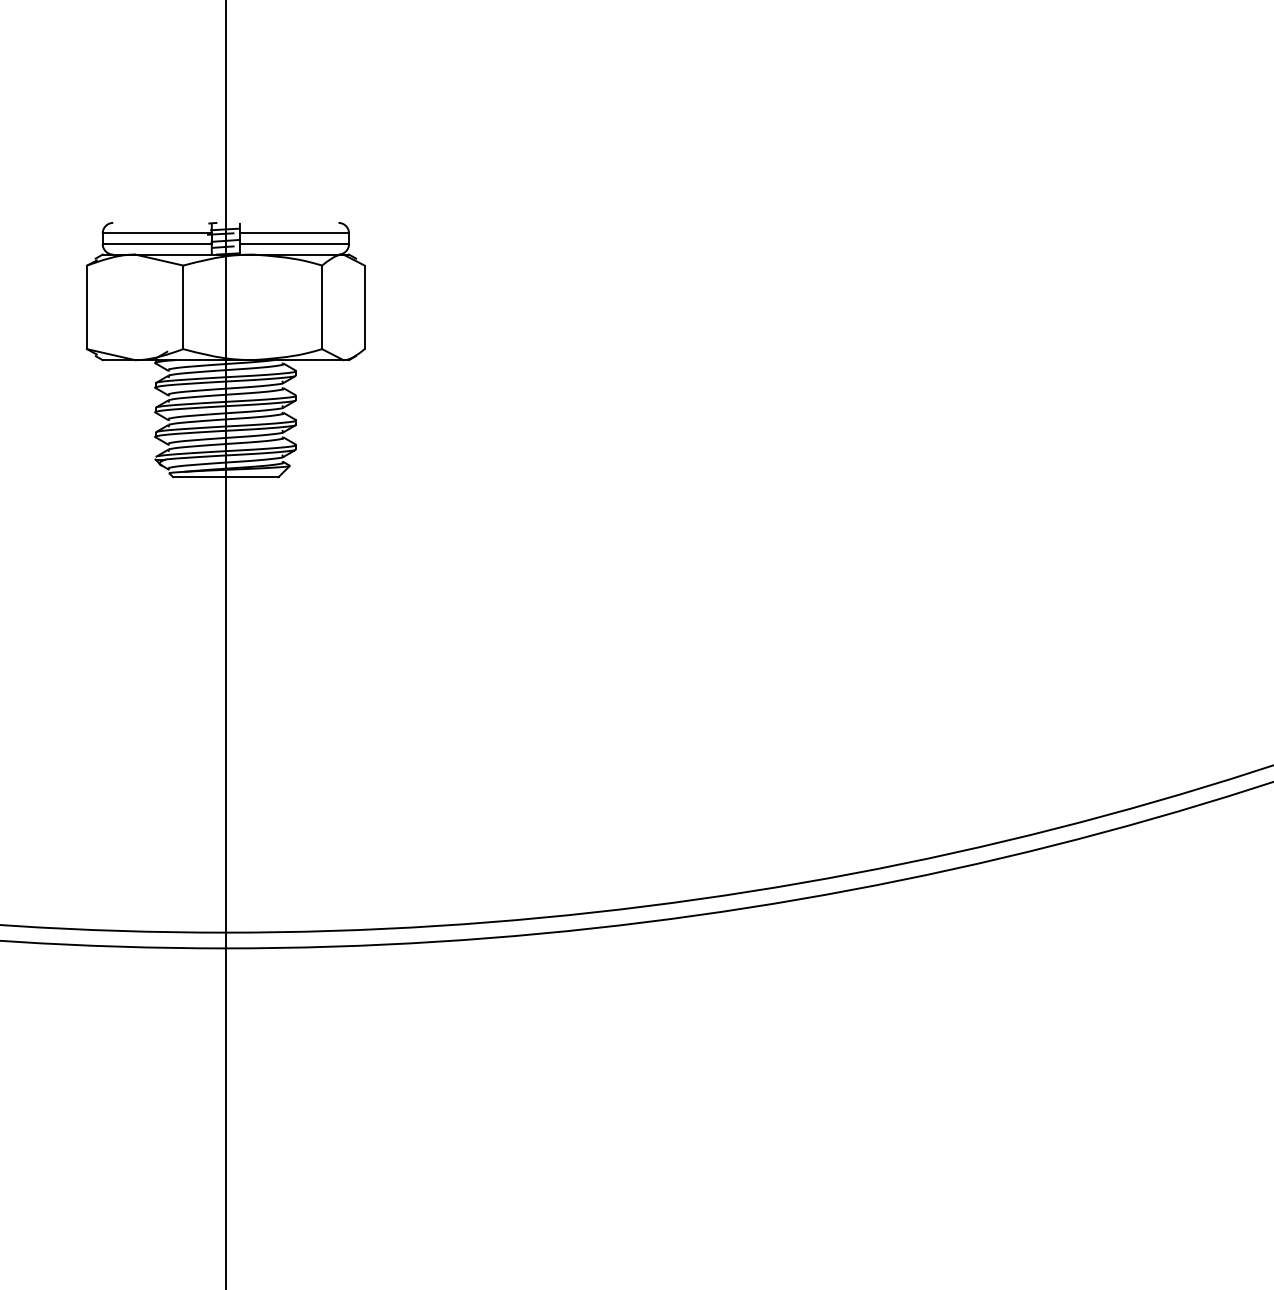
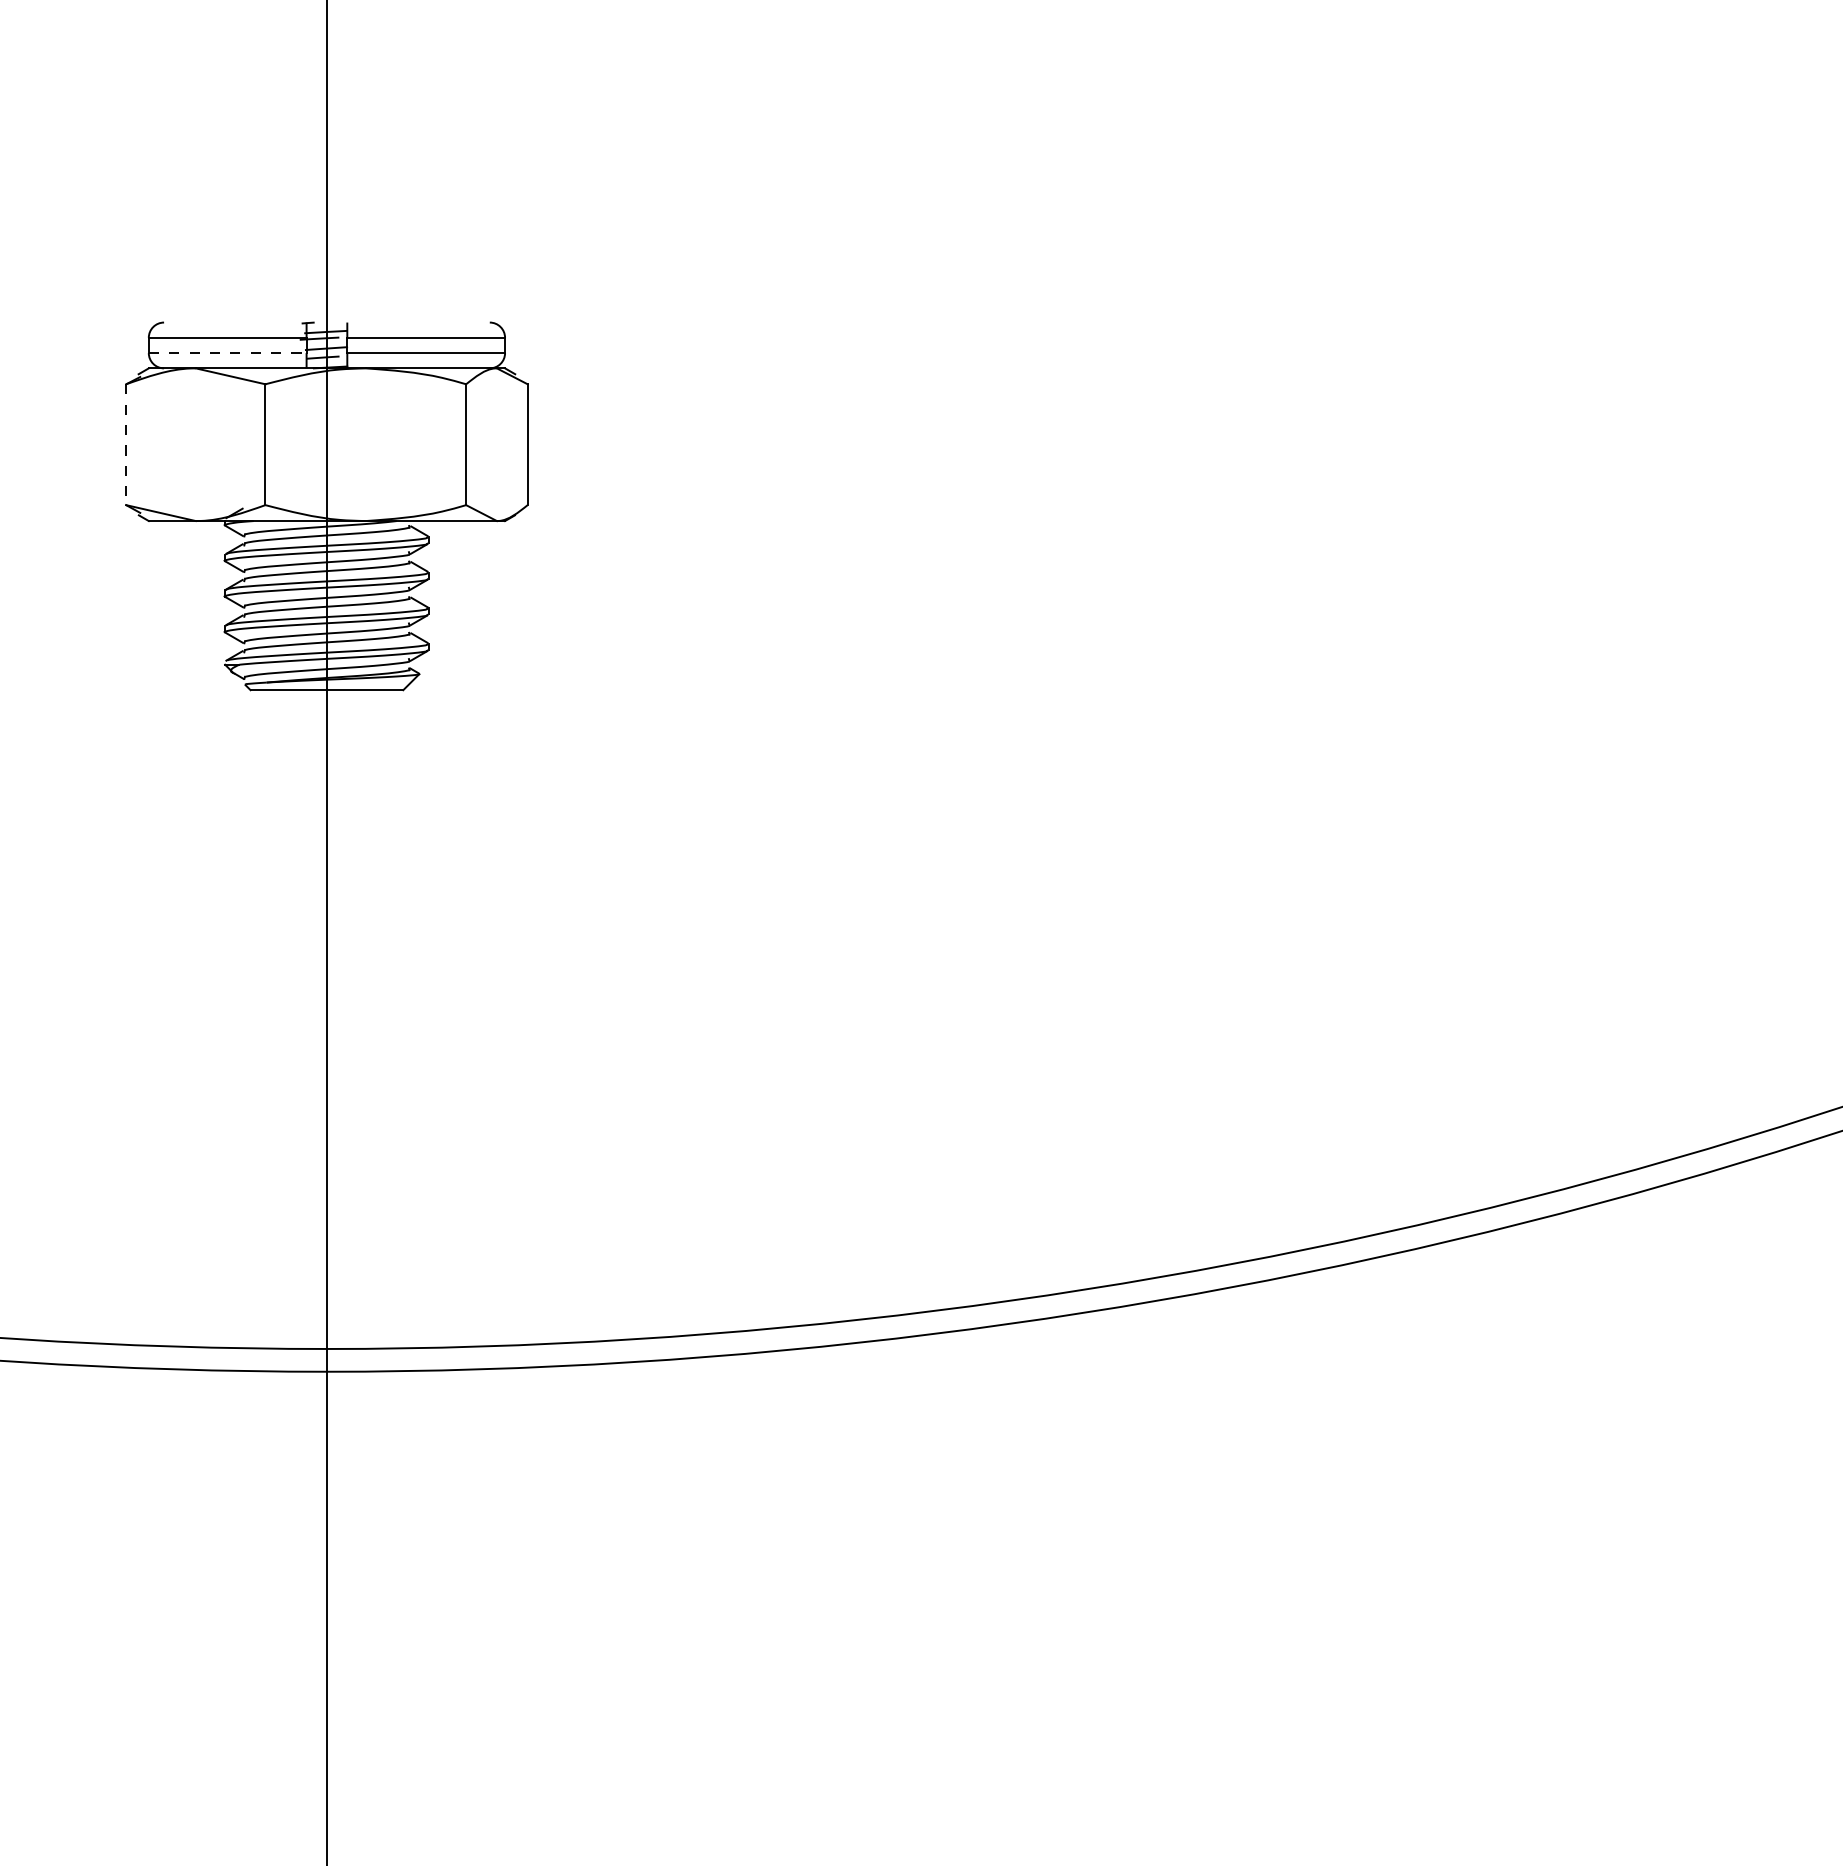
line: (157, 244) -> (228, 353), solid -> dashed
line: (87, 307) -> (126, 444), solid -> dashed

